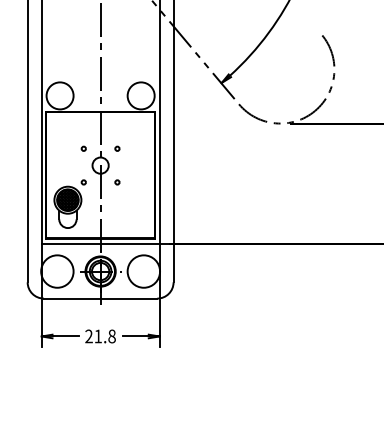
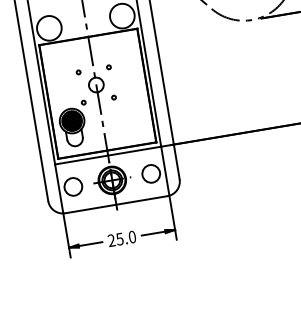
circle: (57, 271) -> (73, 186), size x0.6
circle: (143, 271) -> (150, 173), size x0.6
text: (104, 336) -> (125, 238), 21.8 -> 25.0

